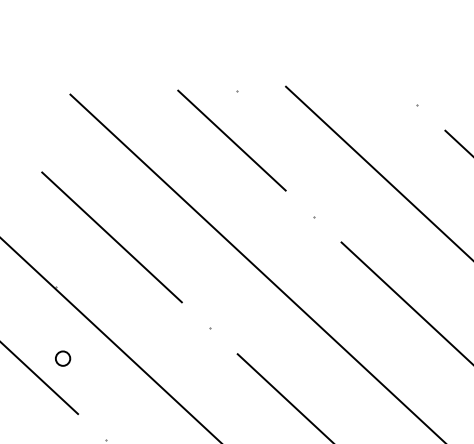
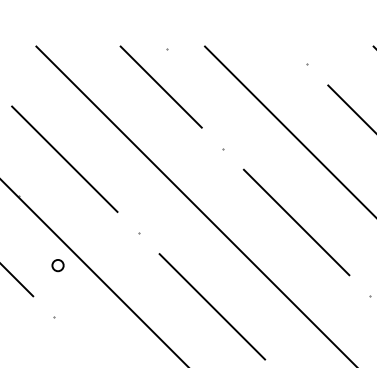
circle: (62, 358) -> (57, 265), moved

